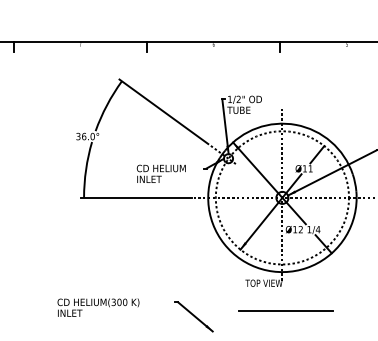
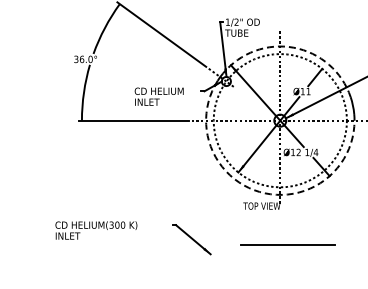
arc: (295, 124) -> (293, 47), solid -> dashed
arc: (261, 269) -> (259, 192), solid -> dashed
line: (285, 310) -> (287, 244), moved

